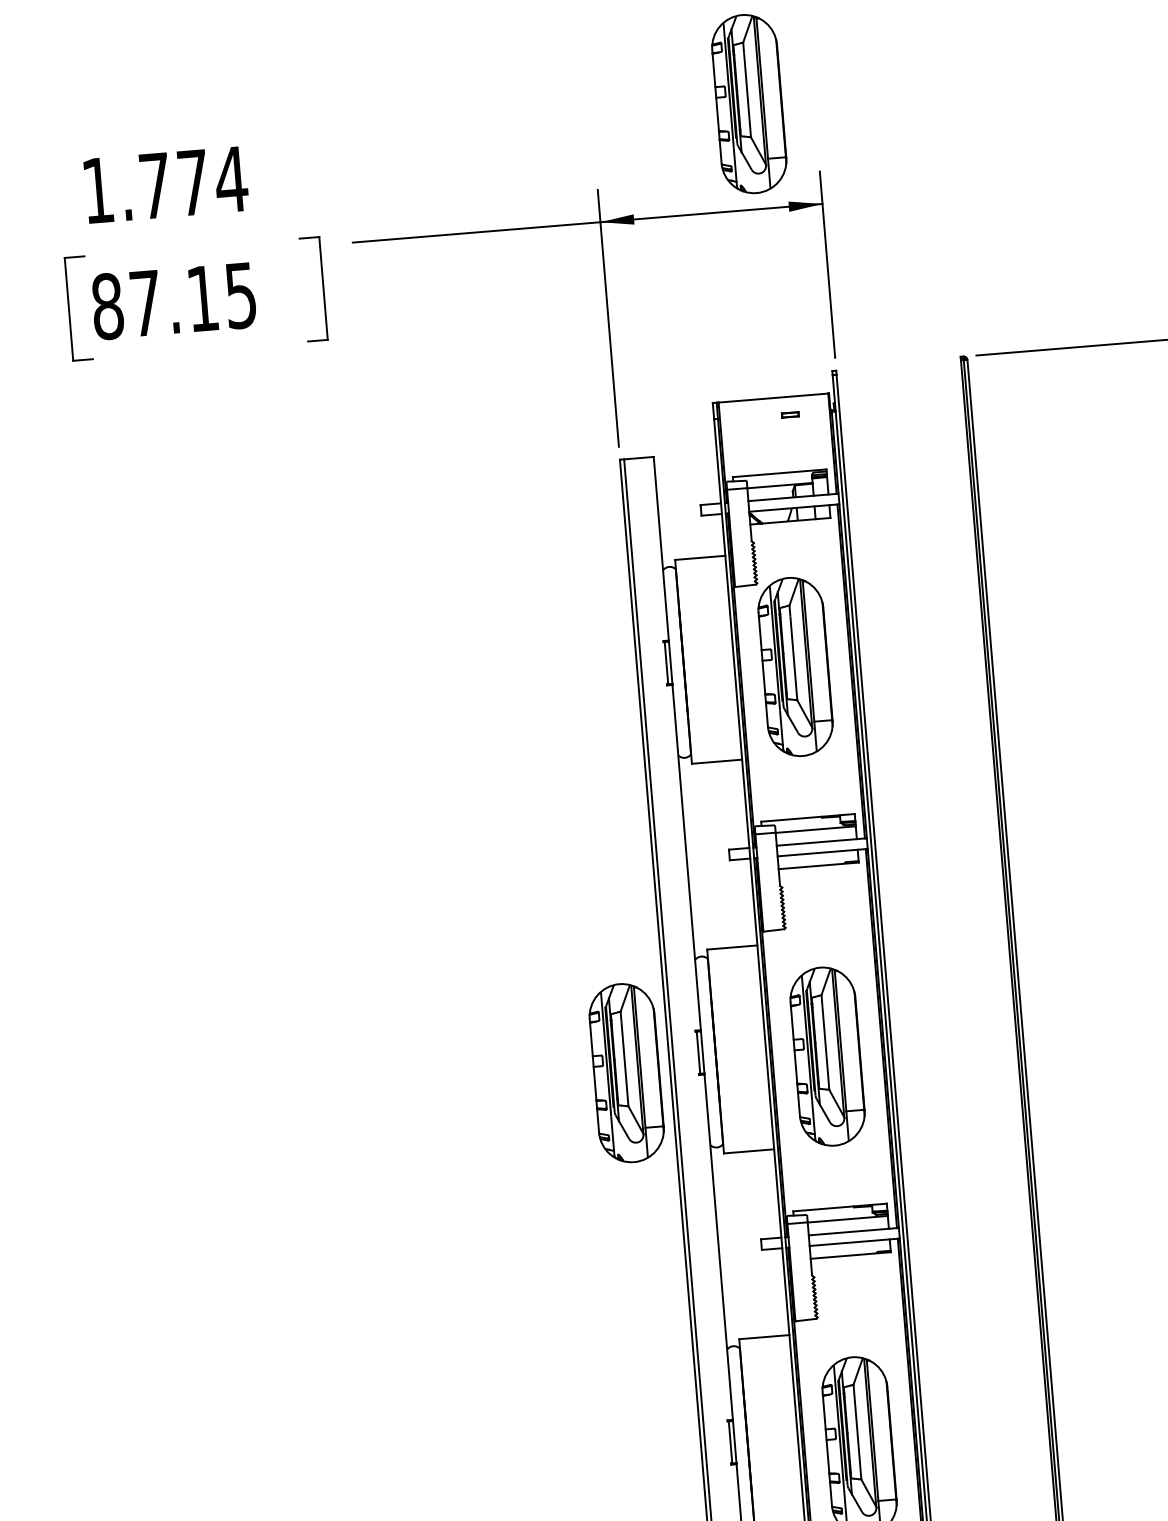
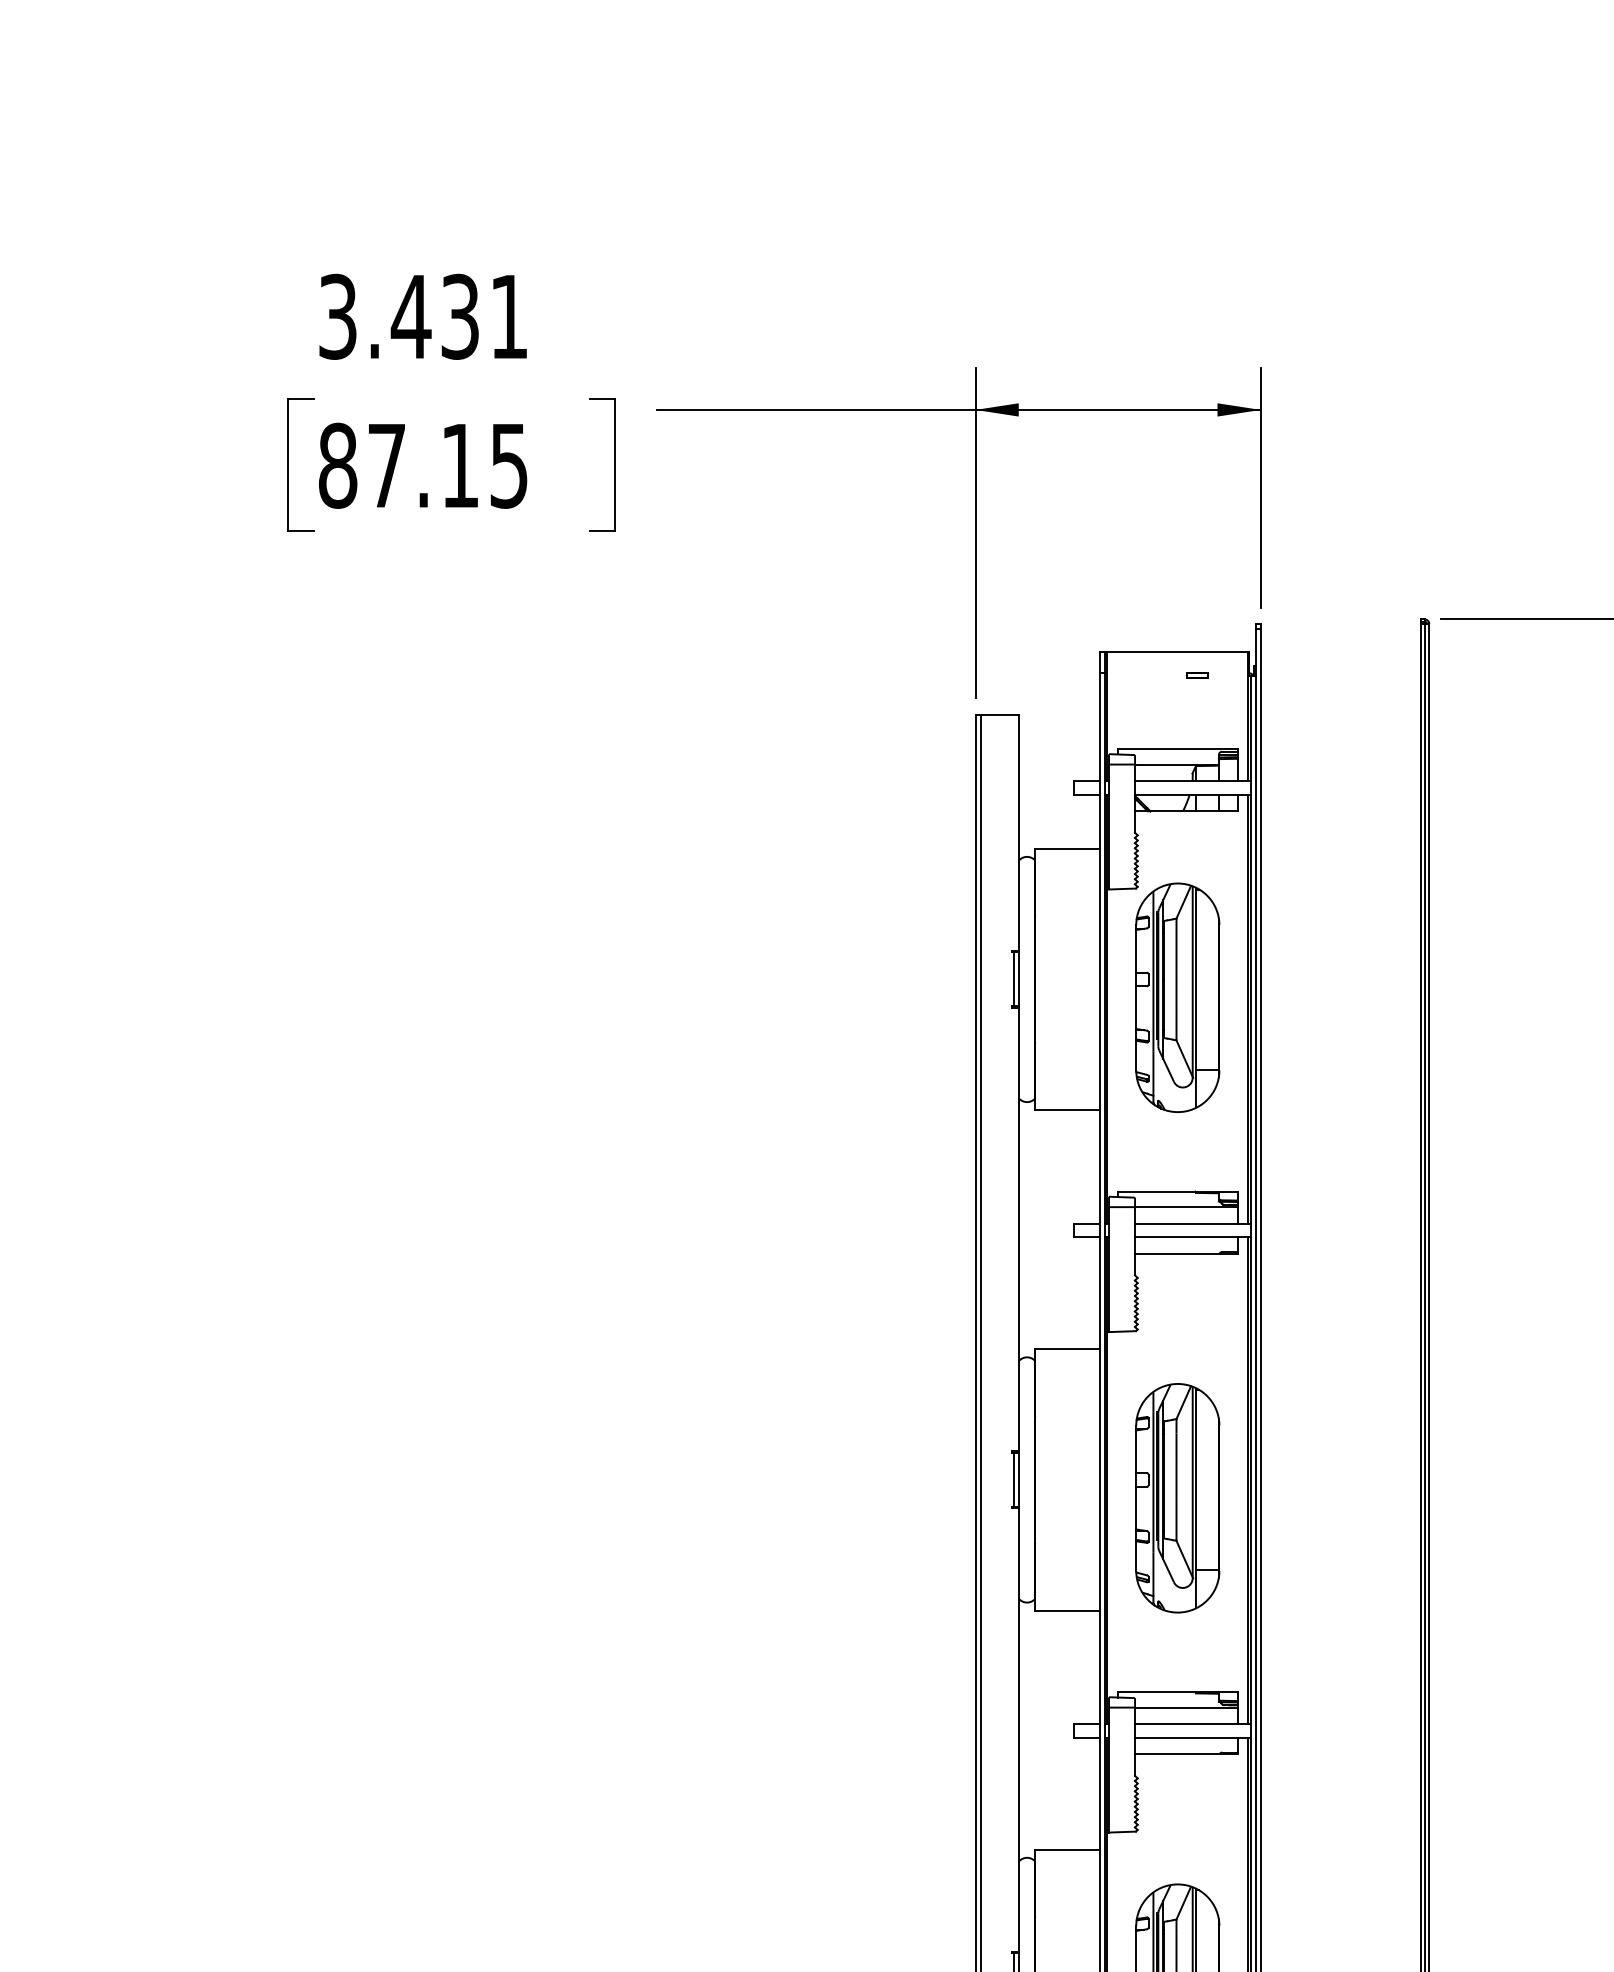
part: (749, 103) -> (1177, 274), removed
text: (165, 184) -> (424, 316), 1.774 -> 3.431
part: (626, 1073) -> (919, 1498), removed

